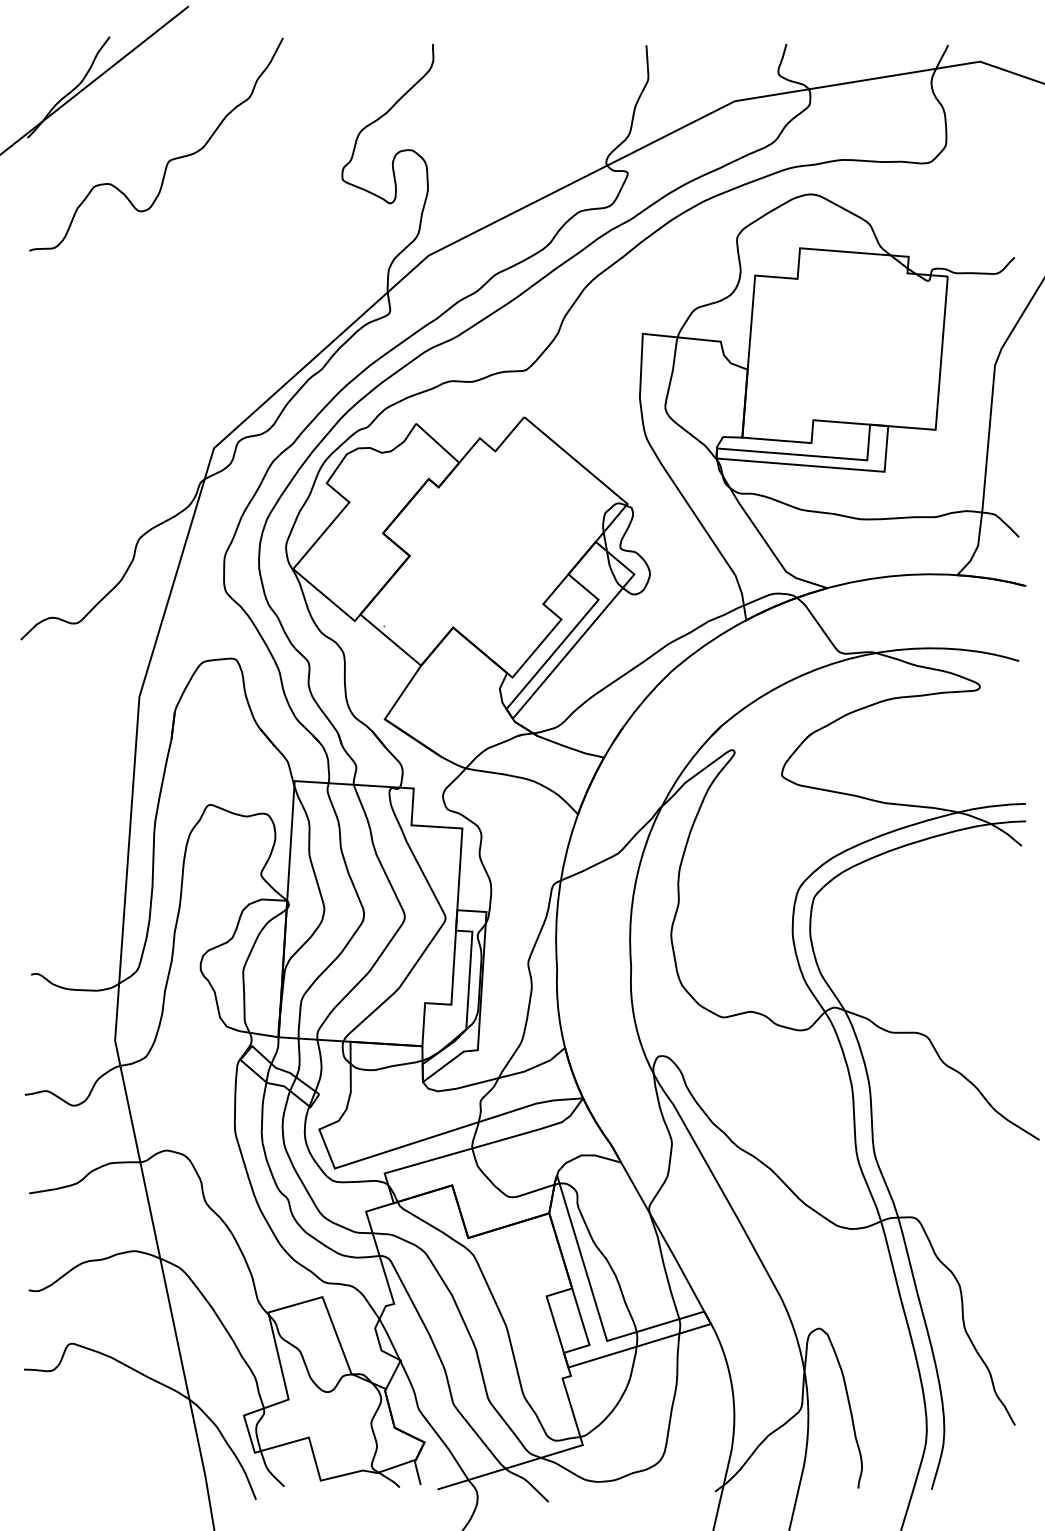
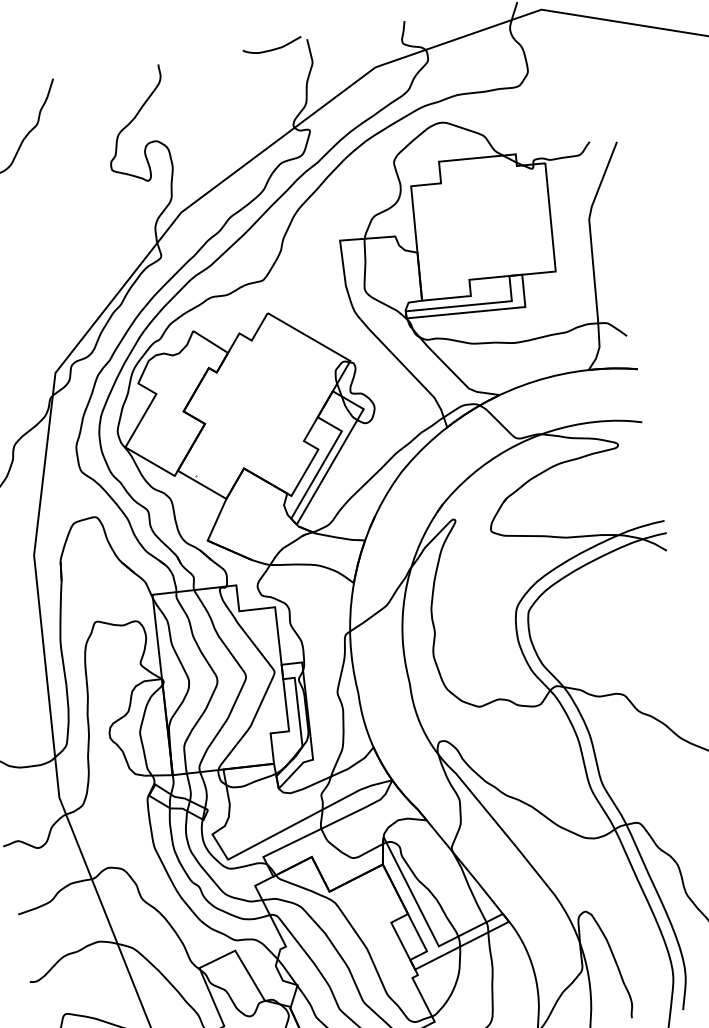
curve: (595, 50) -> (272, 49), added

